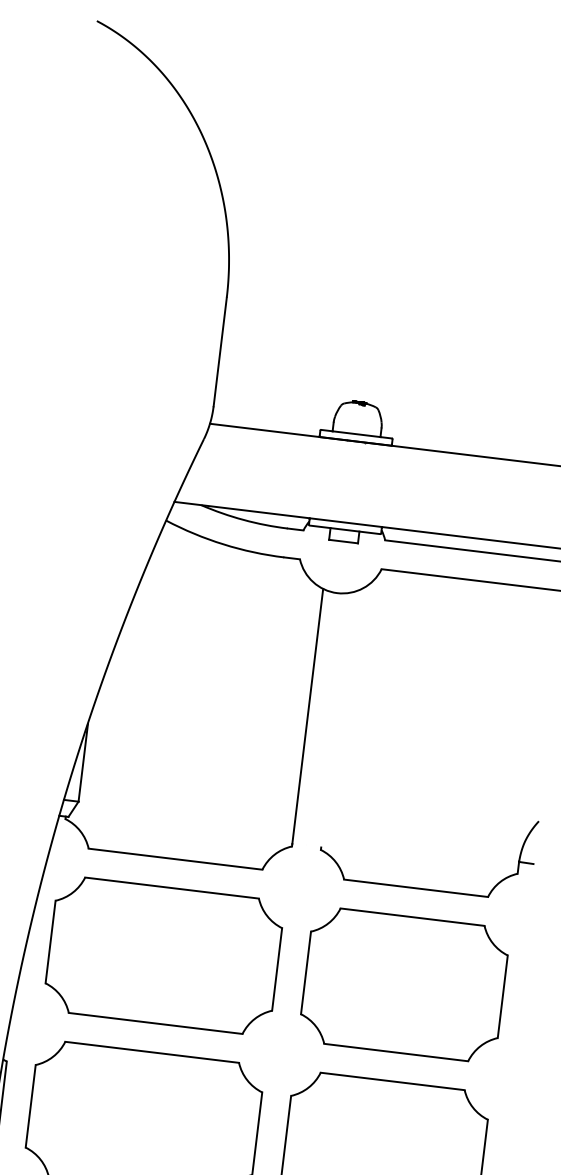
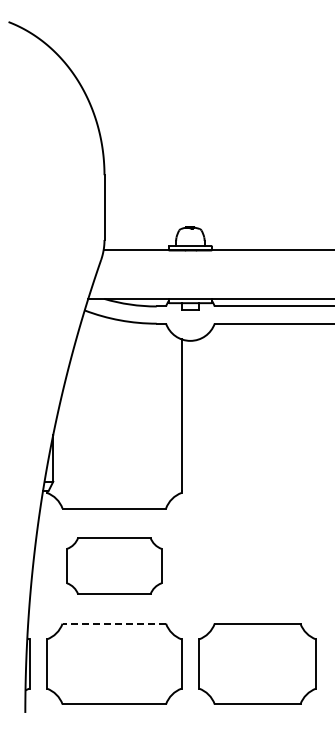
part: (422, 888) -> (261, 508), removed
part: (164, 954) -> (114, 565), size x0.7
part: (404, 983) -> (257, 565), removed
line: (152, 1052) -> (114, 623), solid -> dashed

